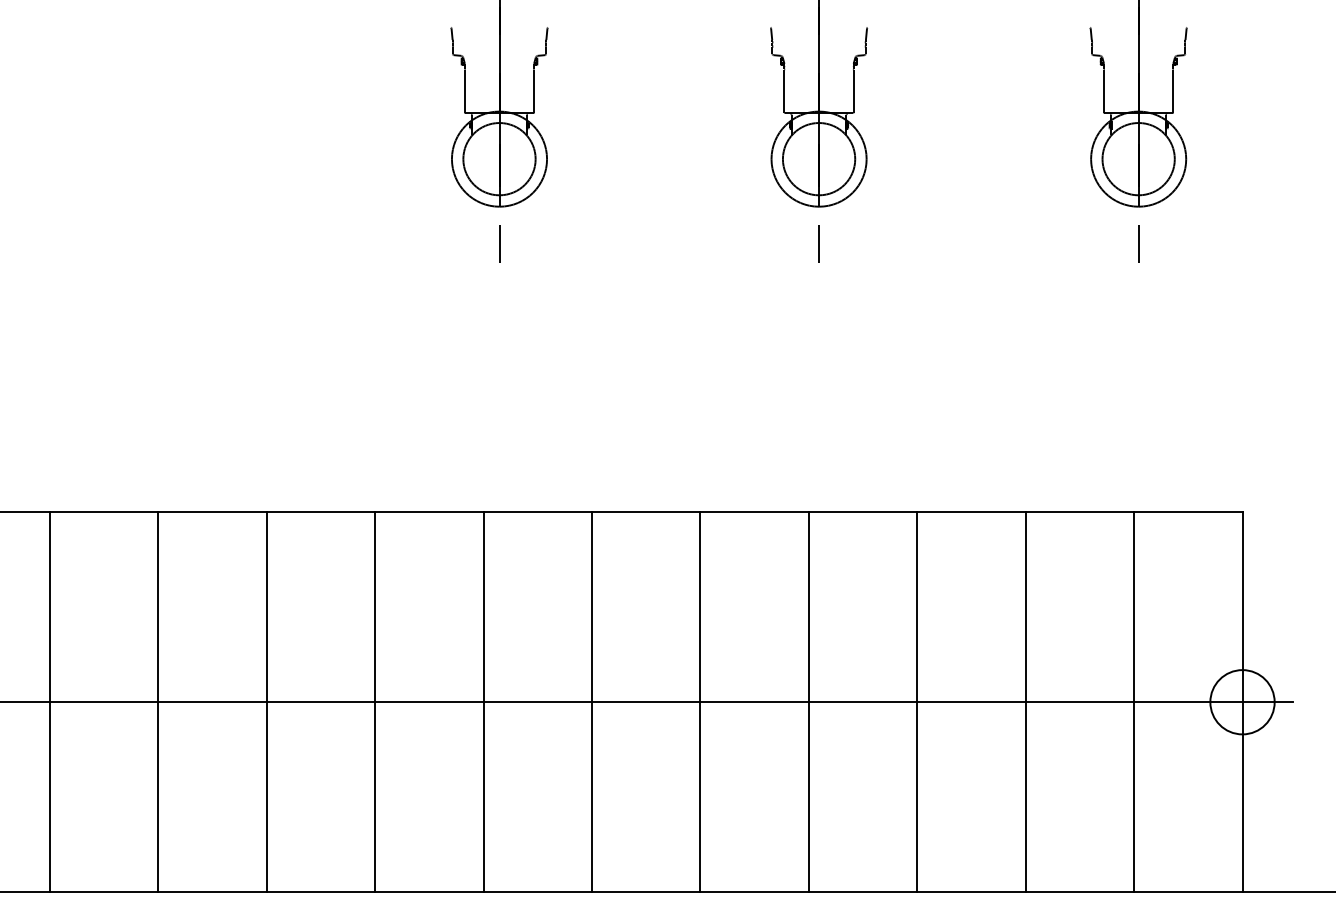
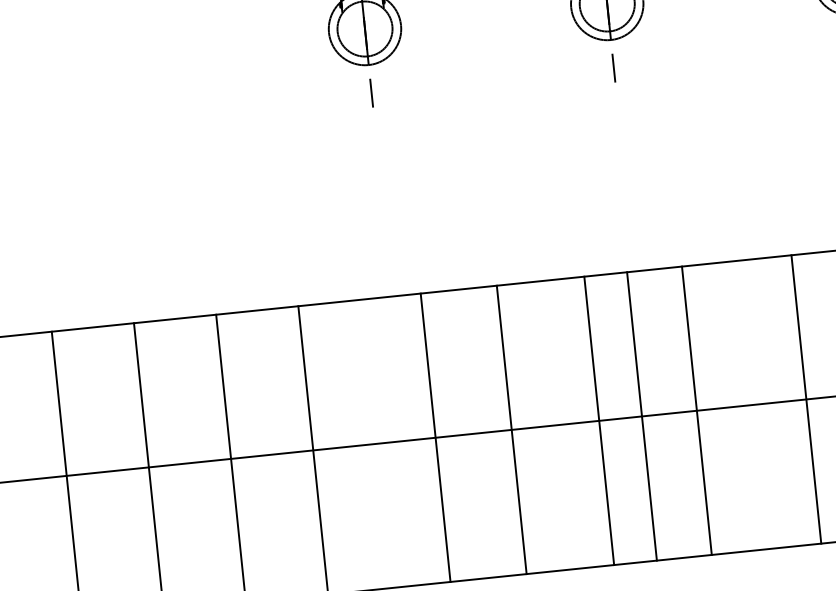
line: (483, 702) -> (435, 437), moved
line: (591, 702) -> (511, 430), moved
line: (700, 702) -> (599, 421), moved
line: (917, 702) -> (697, 410), moved

